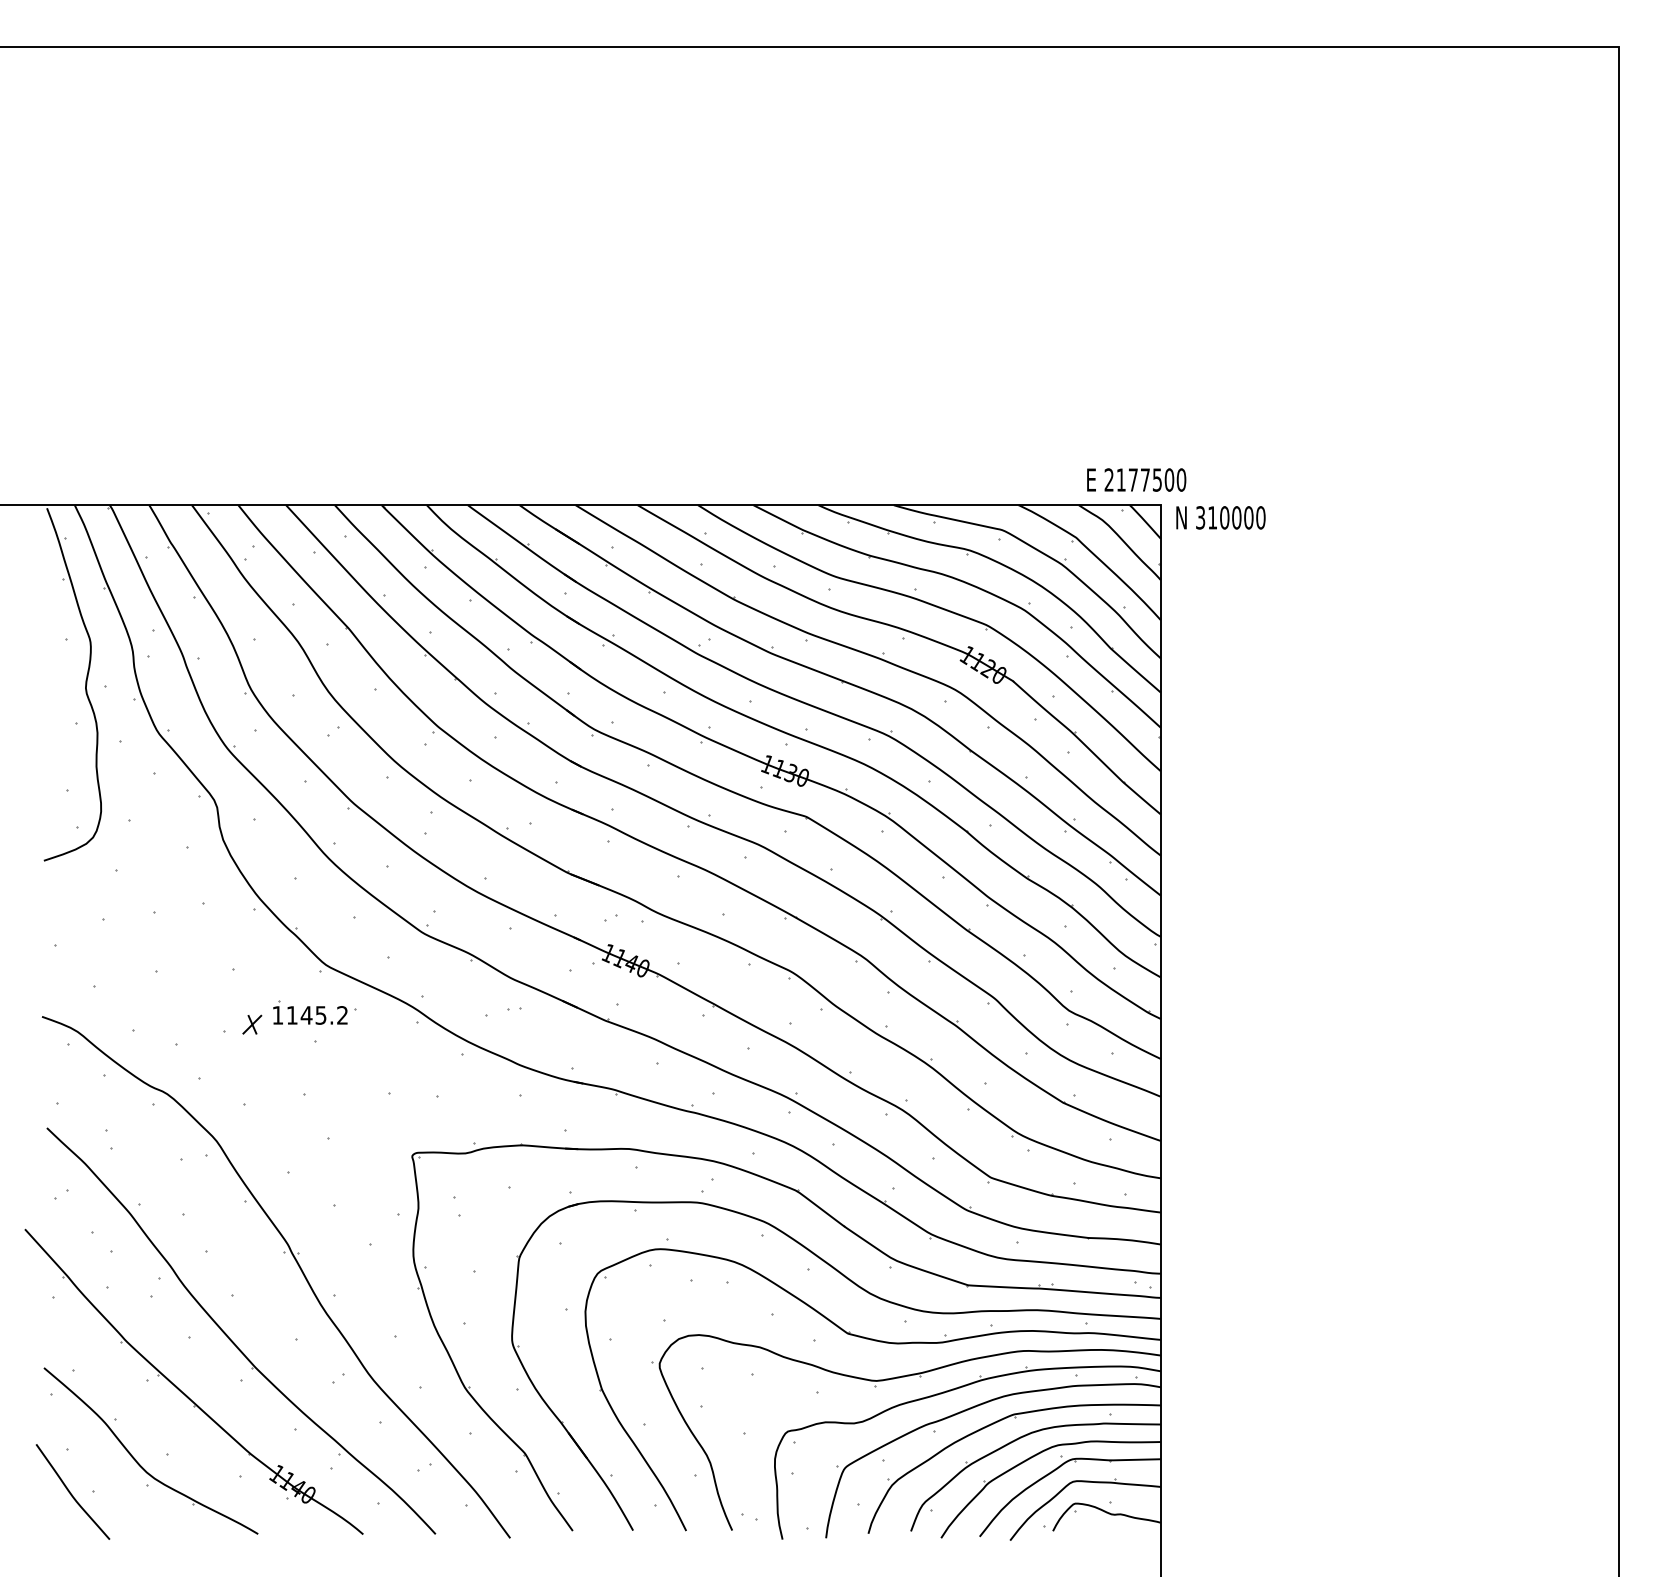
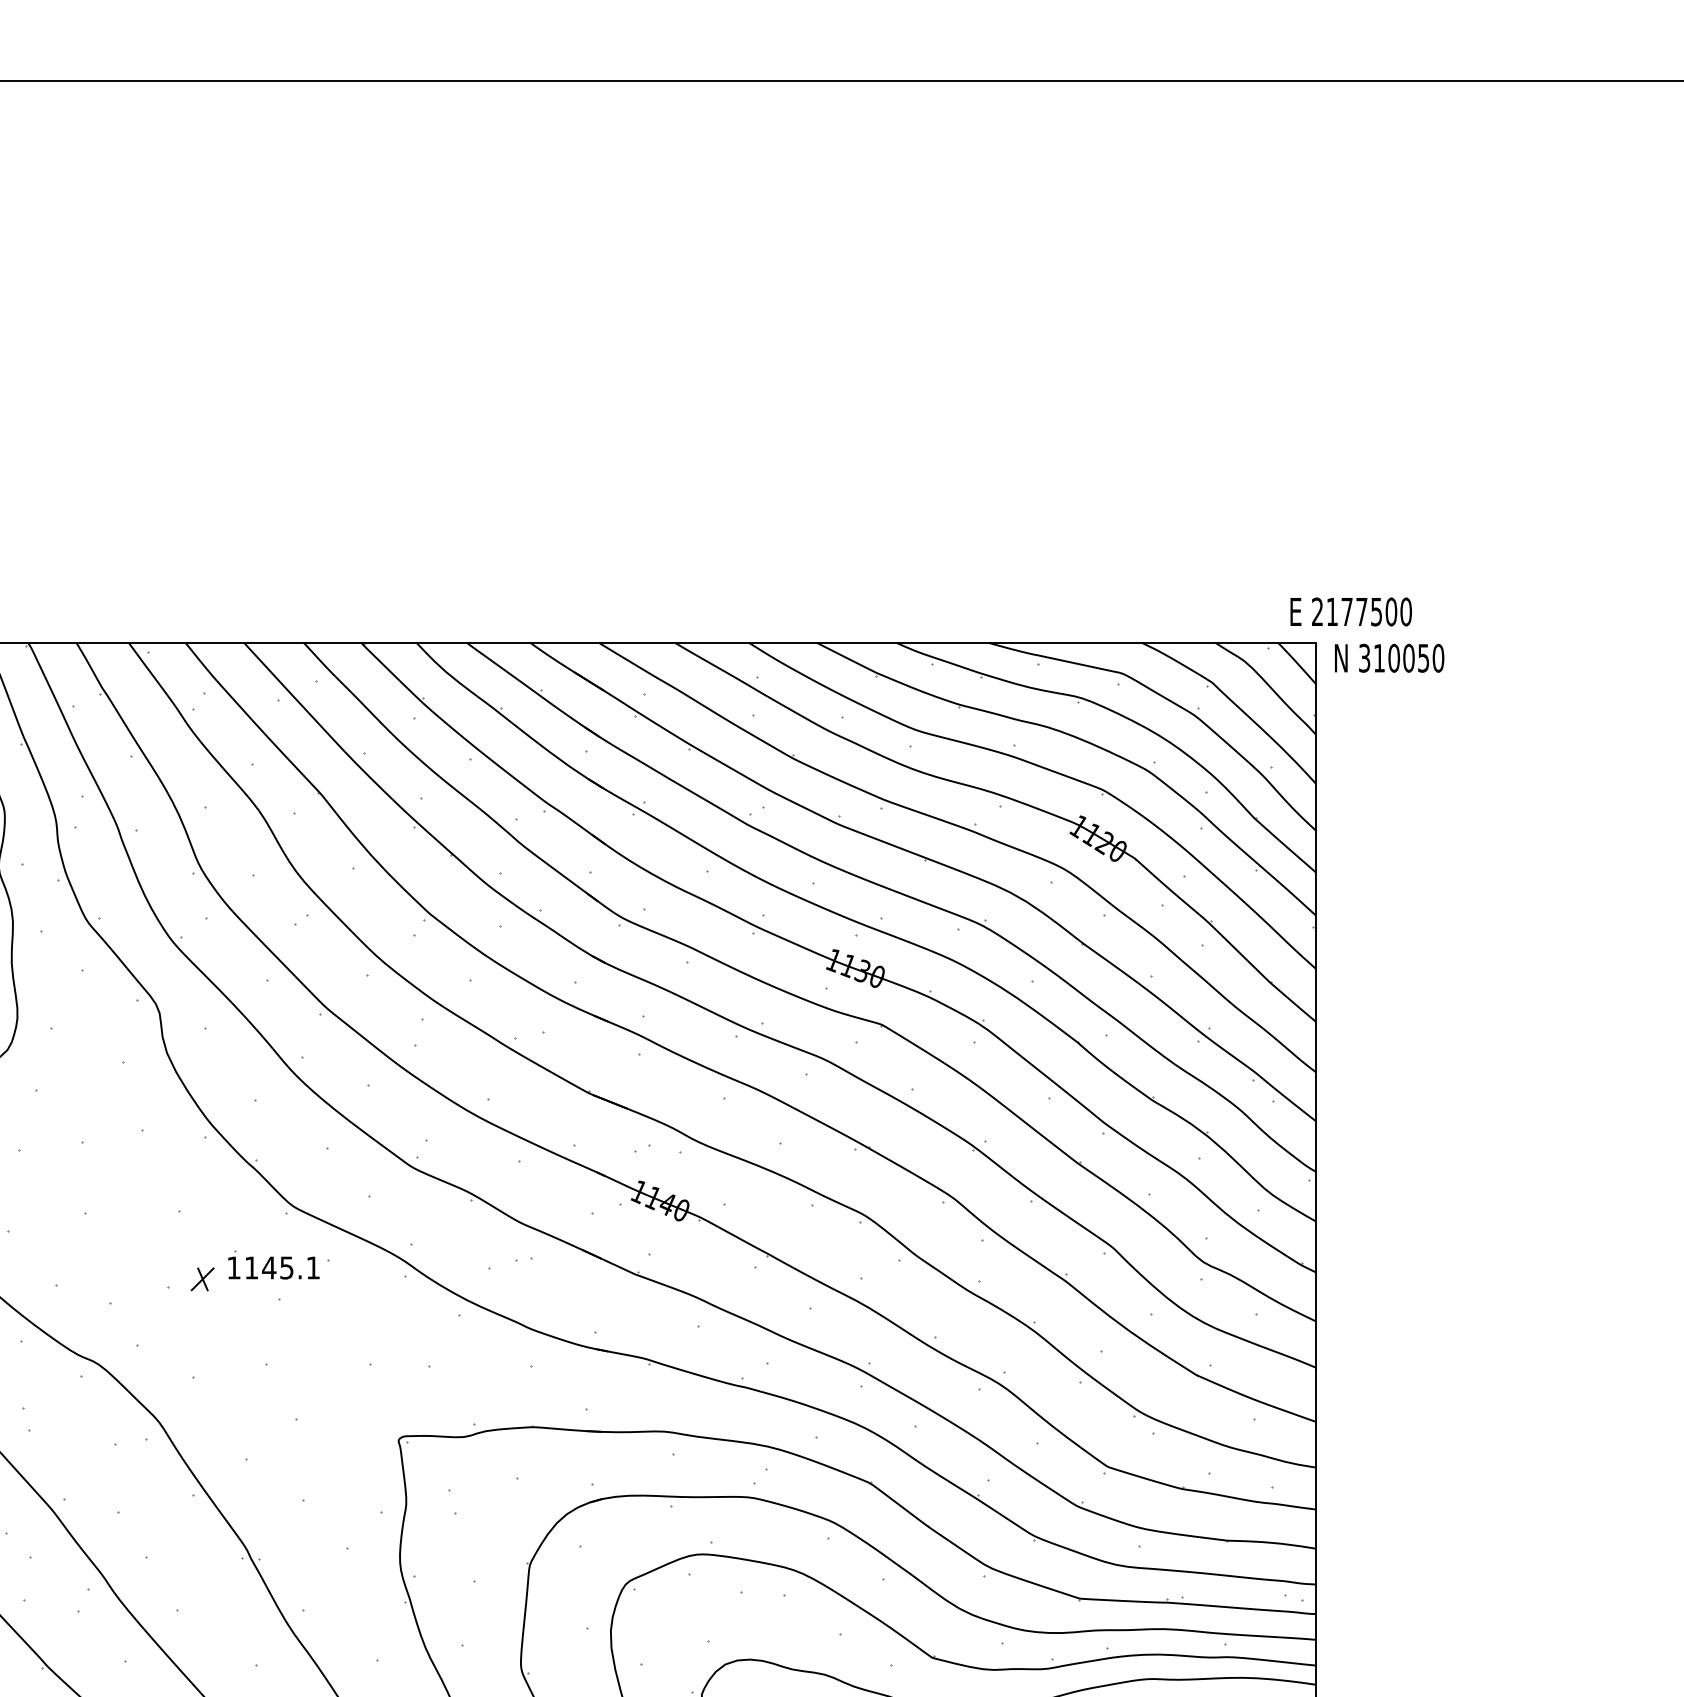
text: (1136, 479) -> (1351, 611), moved
text: (1248, 517) -> (1423, 657), 310000 -> 310050
text: (342, 1015) -> (313, 1268), 1145.2 -> 1145.1

